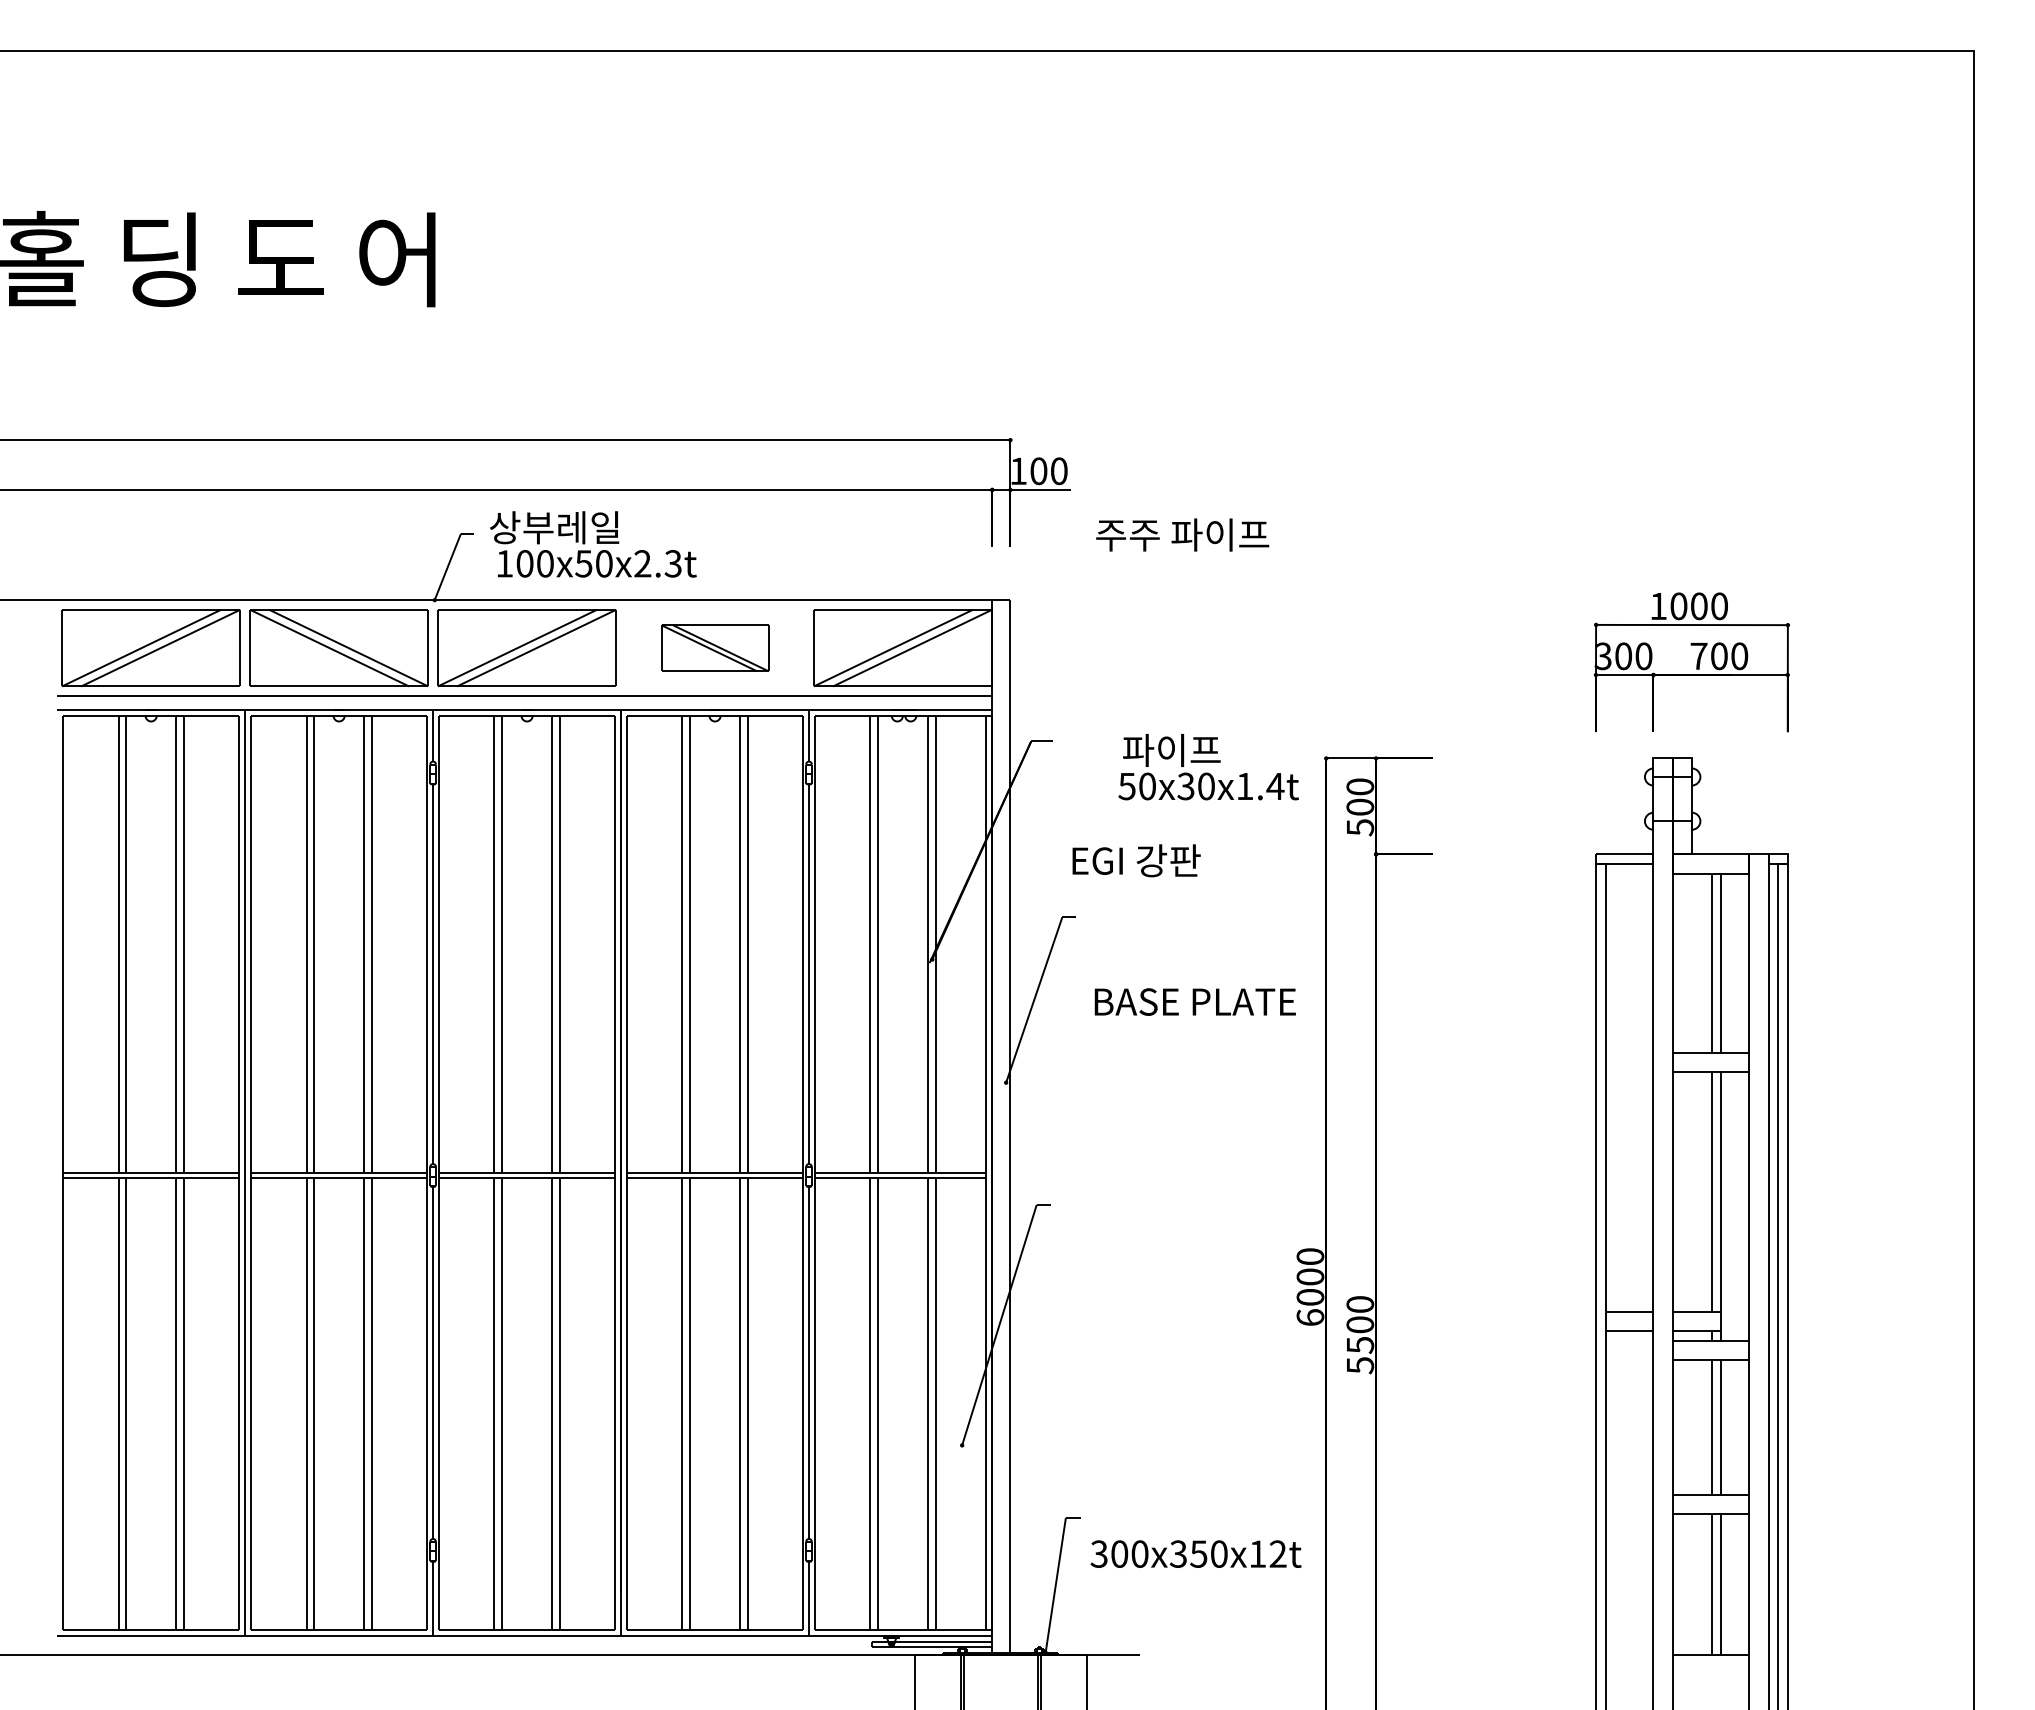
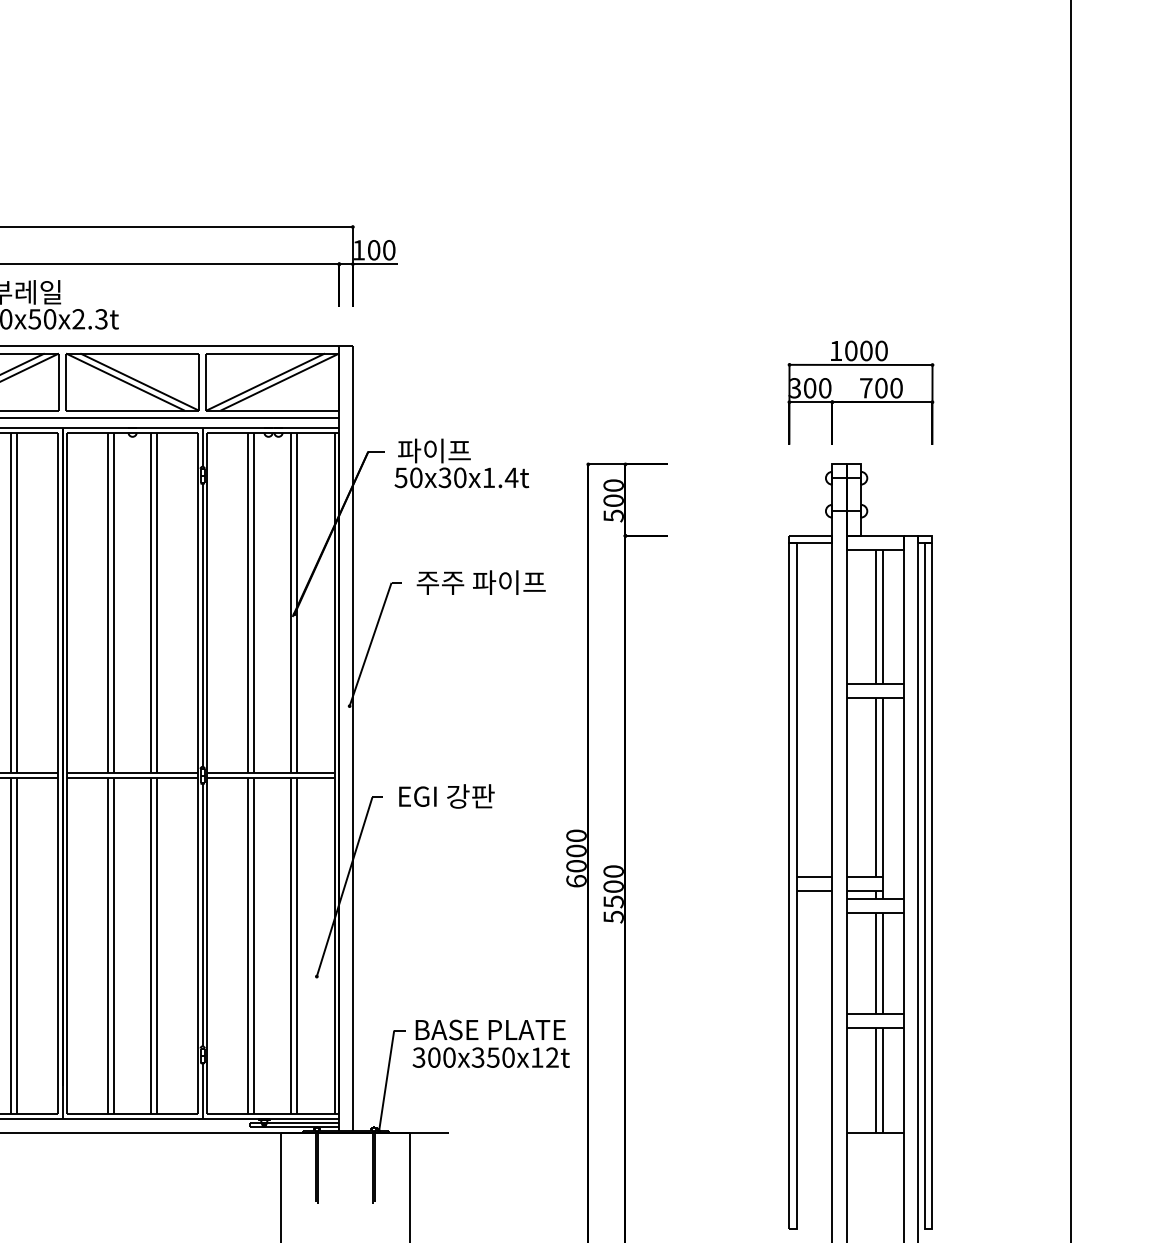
text: (1182, 534) -> (481, 582), moved
part: (714, 648) -> (132, 382), size x1.67
text: (1208, 767) -> (461, 463), moved
text: (1136, 860) -> (446, 796), moved
text: (1194, 1001) -> (490, 1029), moved

